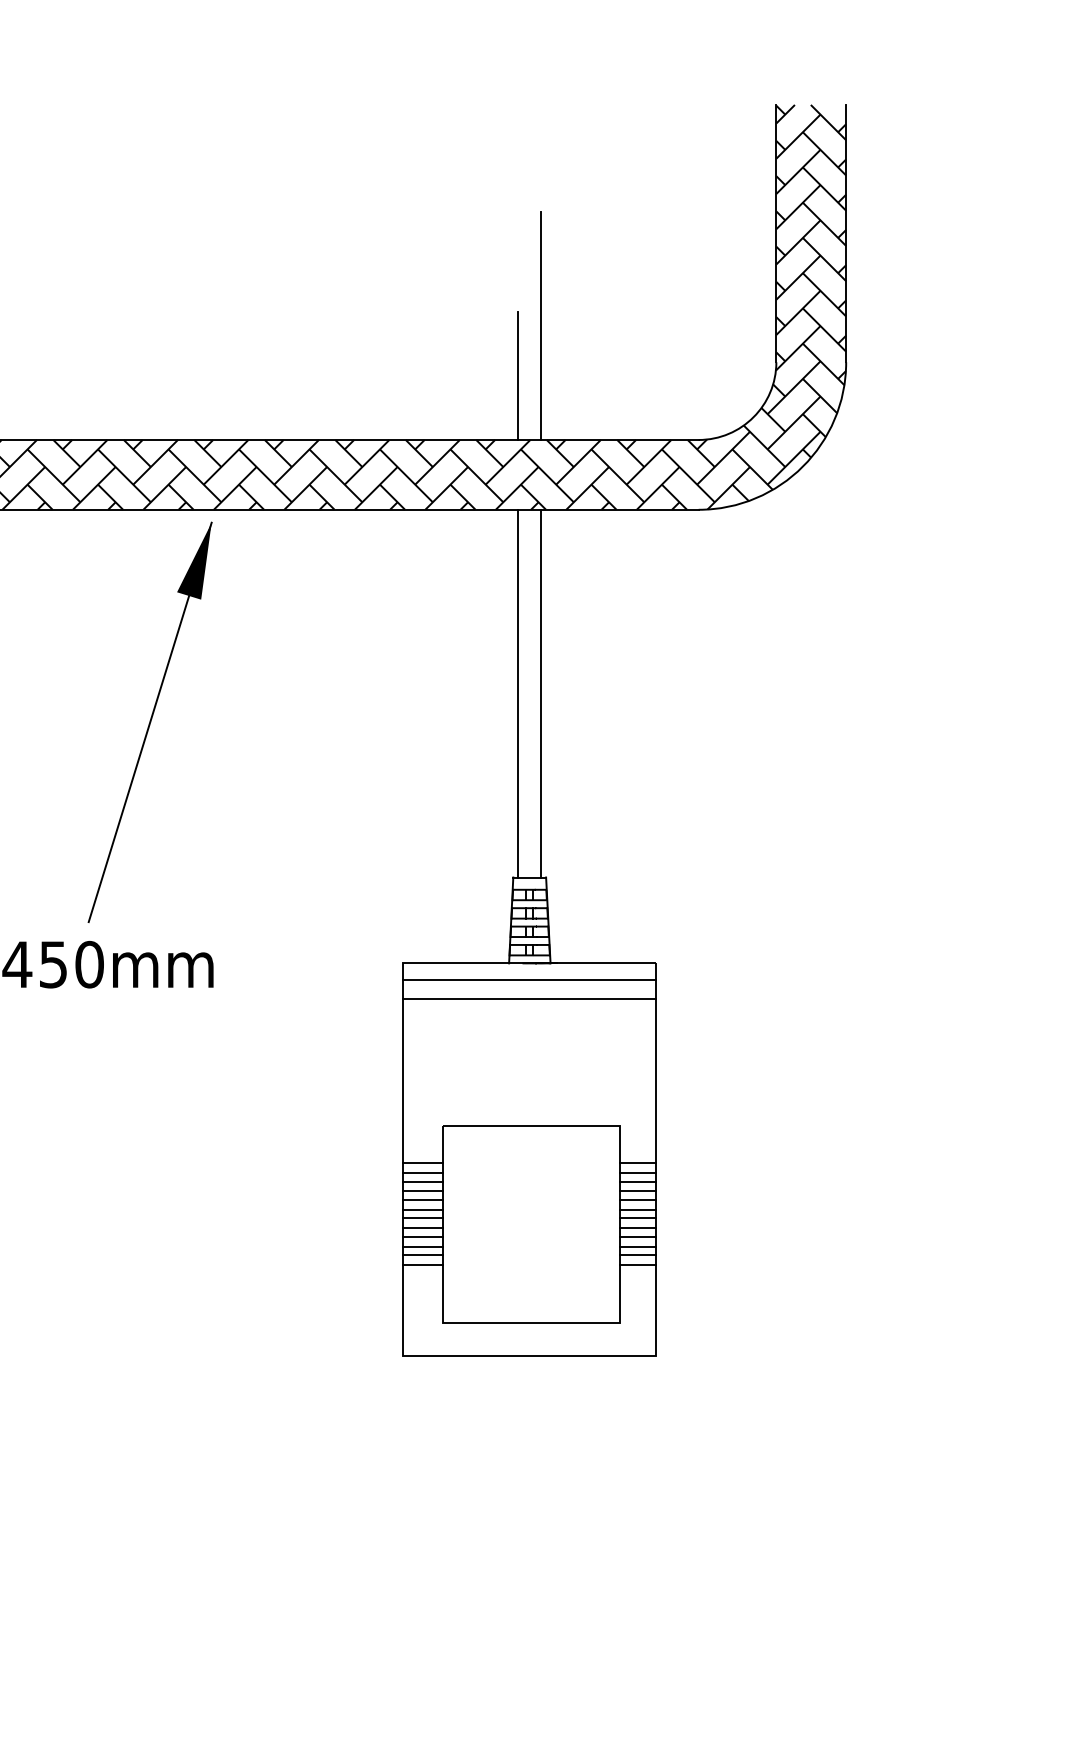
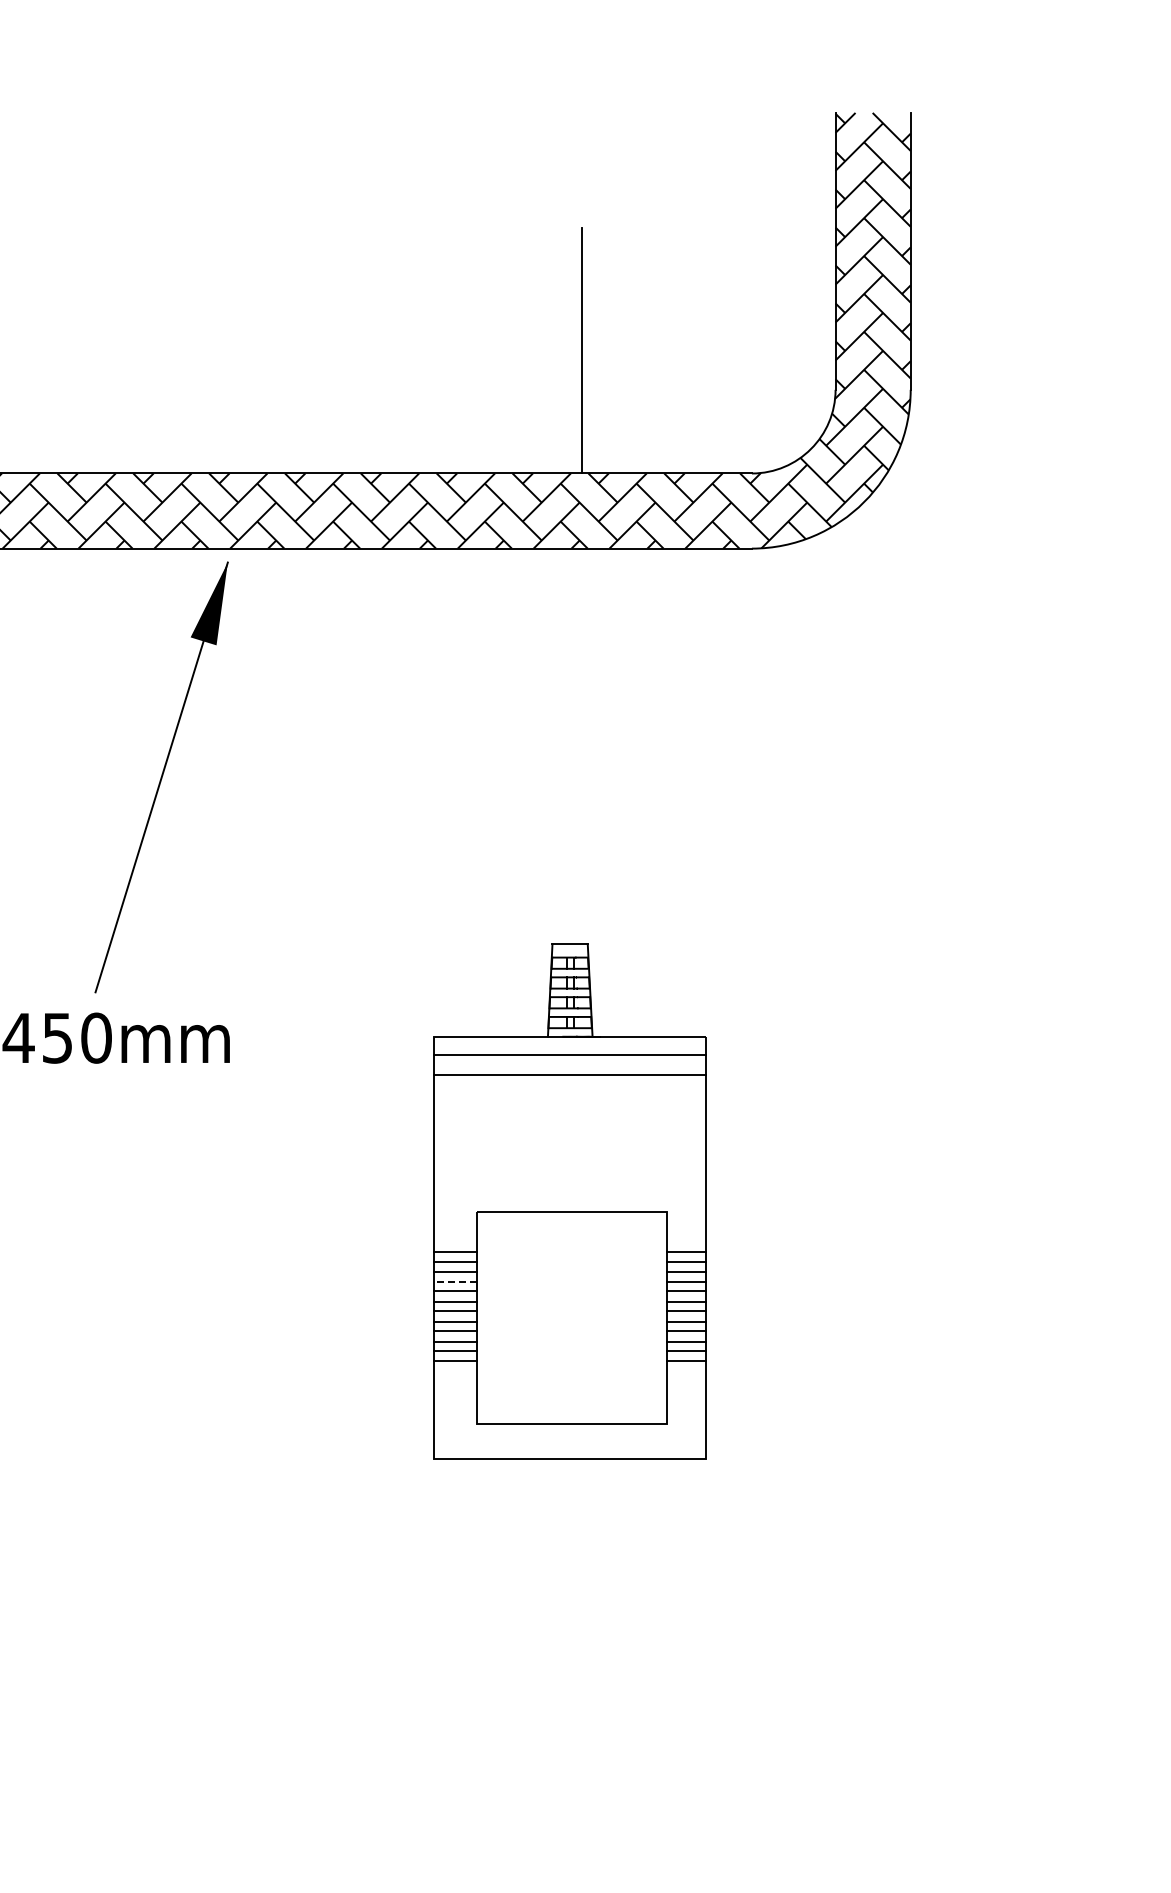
line: (517, 375) -> (557, 404), removed
line: (517, 693) -> (557, 746), removed
line: (540, 693) -> (581, 746), removed
line: (423, 1191) -> (455, 1282), solid -> dashed

